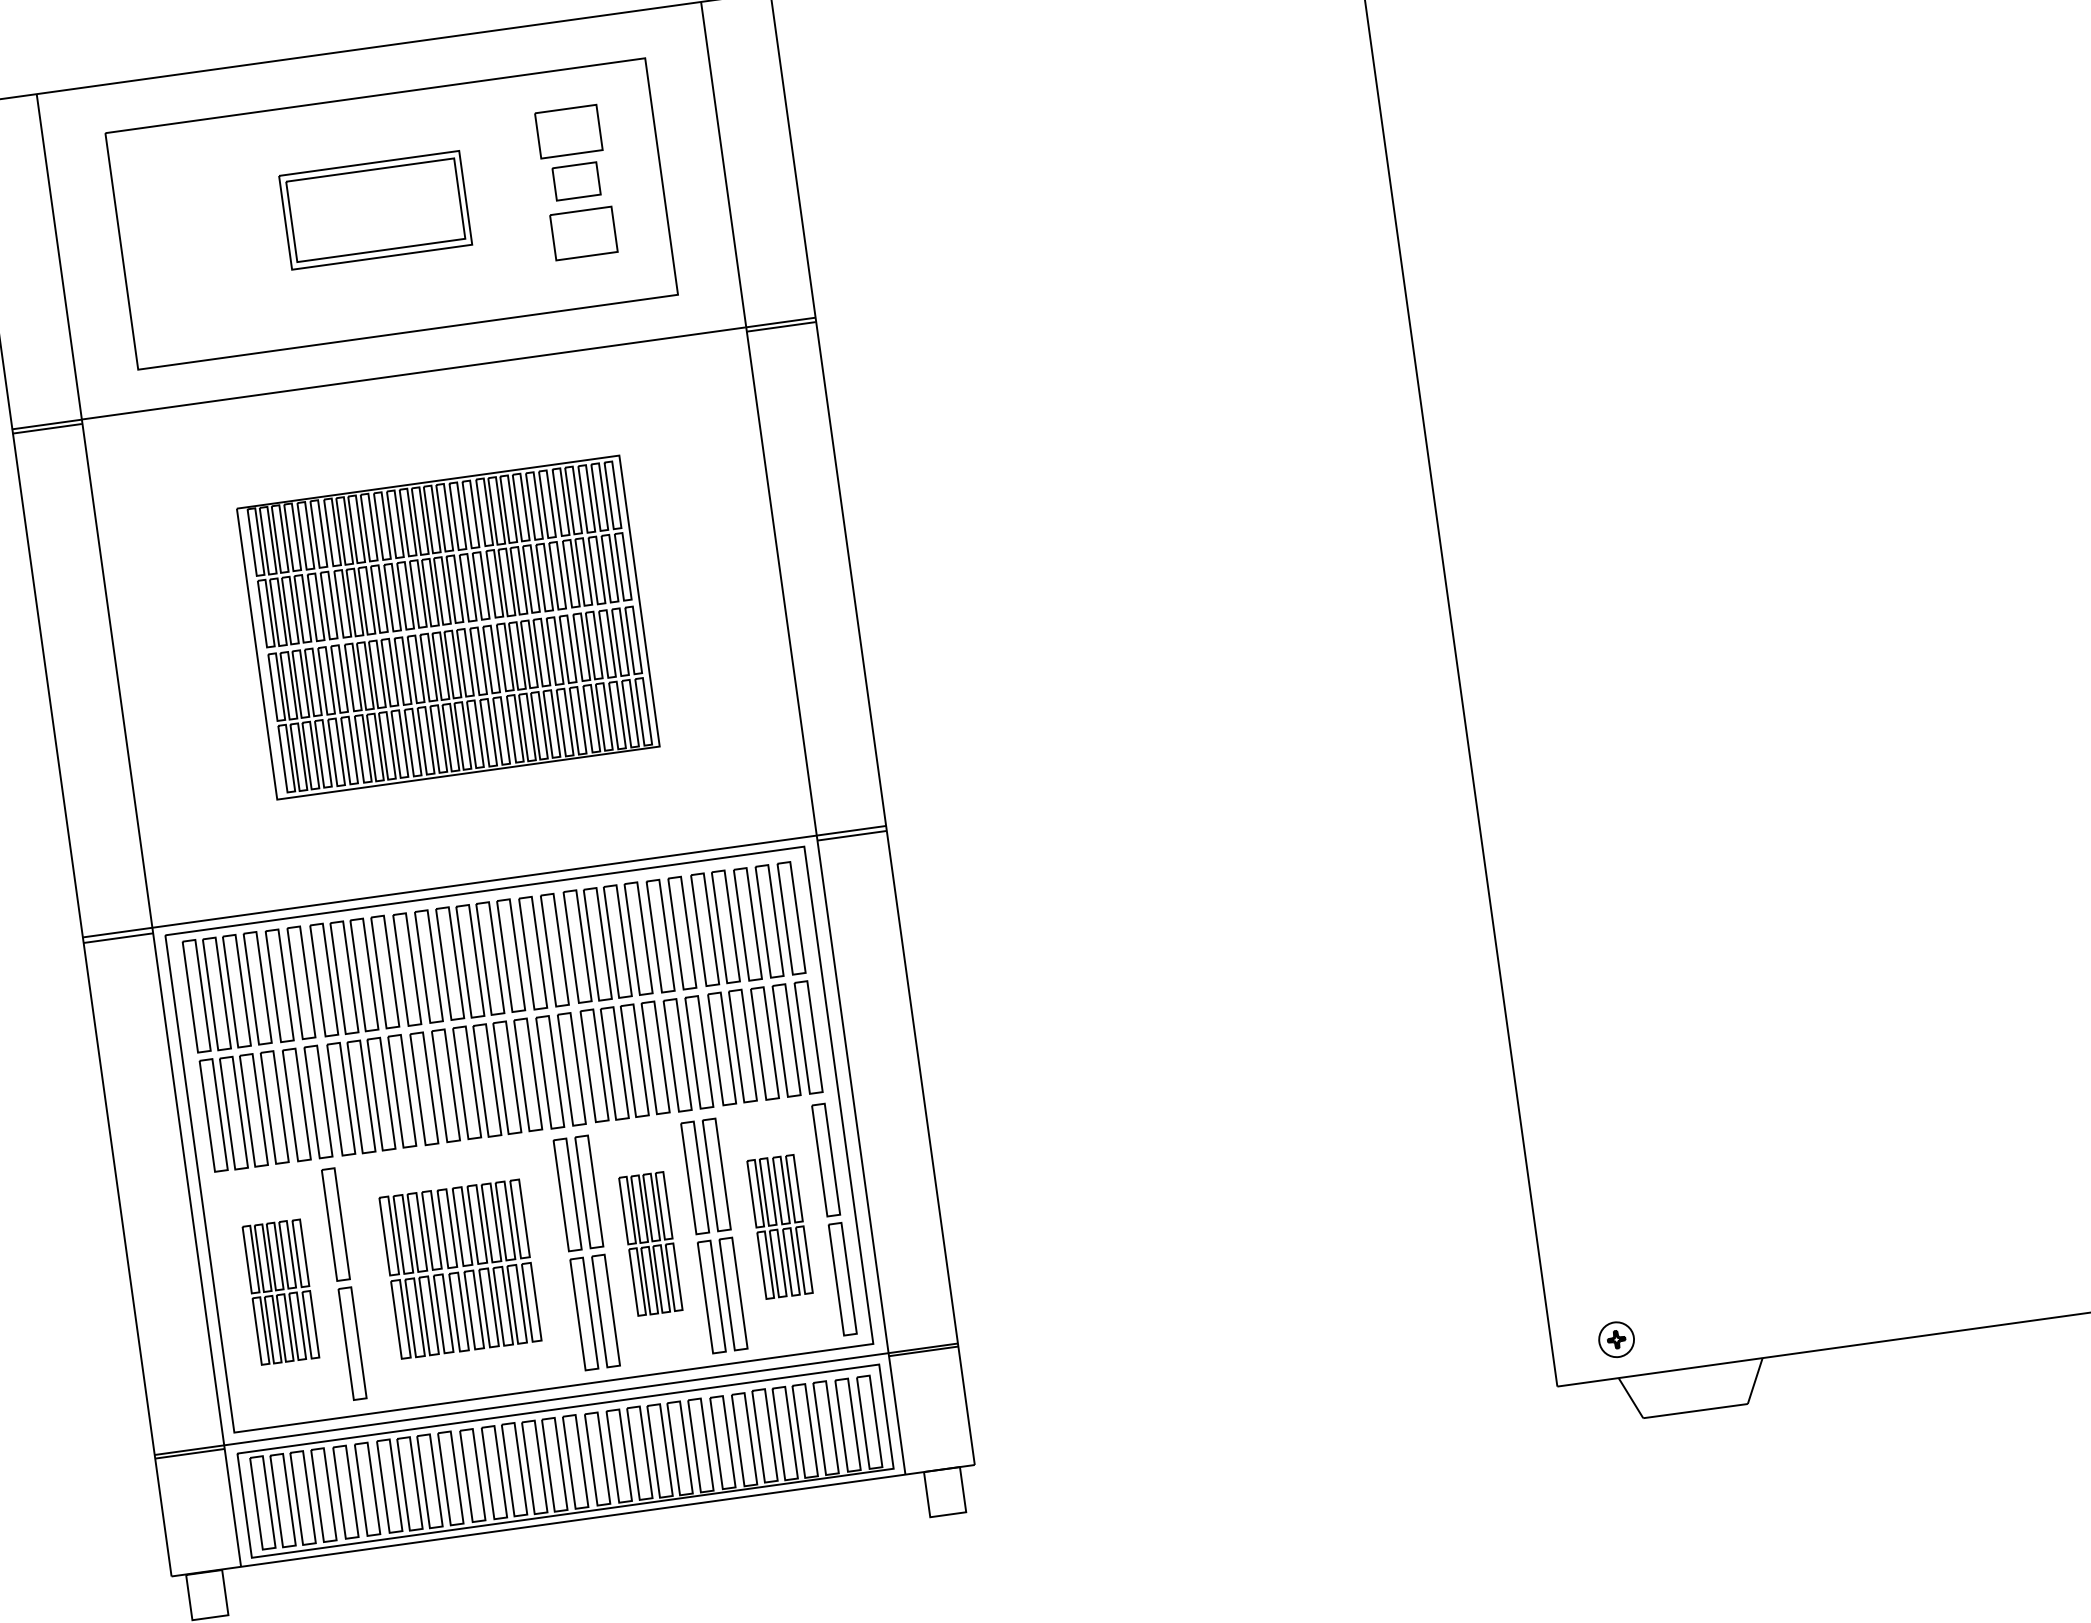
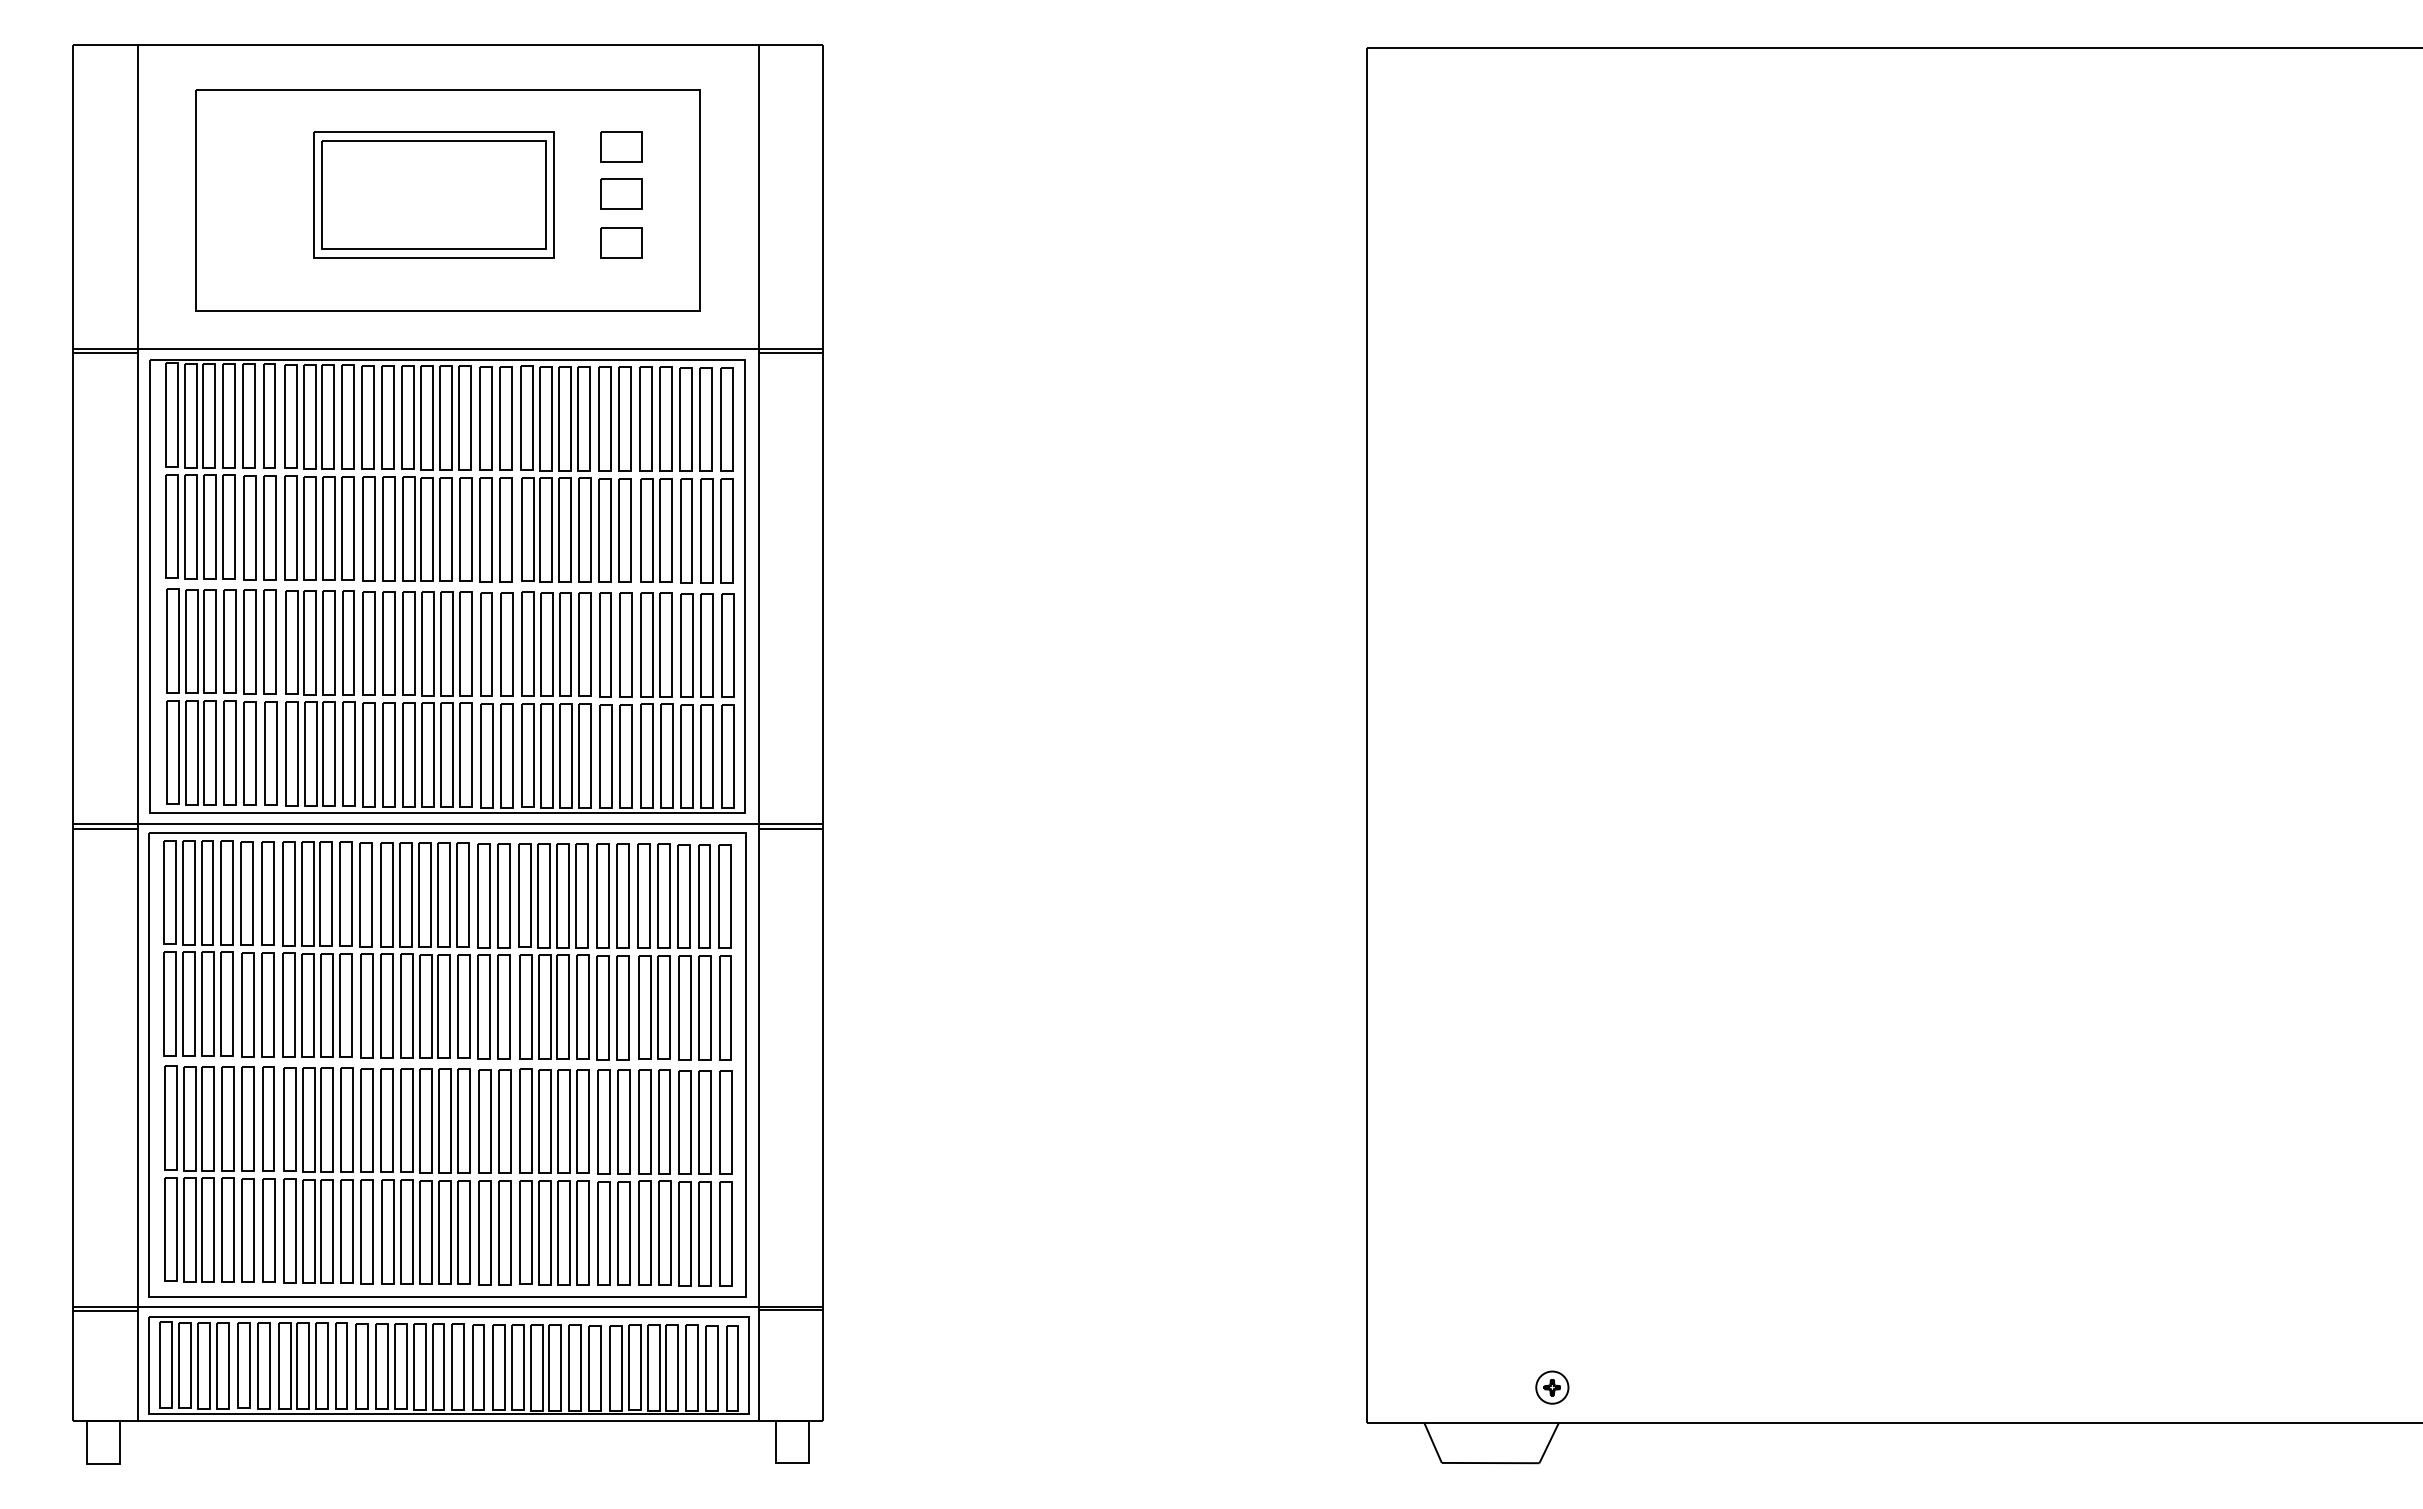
part: (569, 130) -> (621, 146), size x0.71
part: (375, 209) -> (433, 194), size x1.43
part: (583, 233) -> (621, 242), size x0.71
part: (448, 627) -> (447, 586), size x1.67
part: (779, 1226) -> (674, 1177), size x1.67
part: (650, 1243) -> (554, 1176), size x1.67
part: (459, 1268) -> (376, 1175), size x1.43
part: (280, 1291) -> (209, 1173), size x1.67
part: (1616, 1339) -> (1552, 1387), moved

